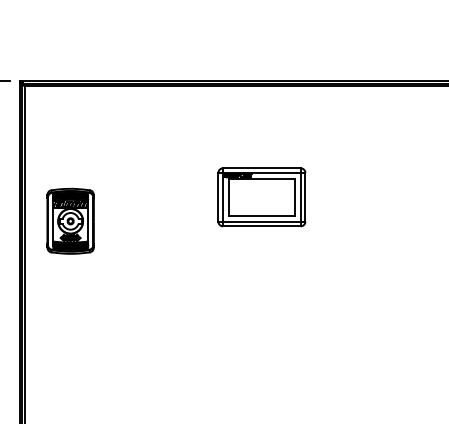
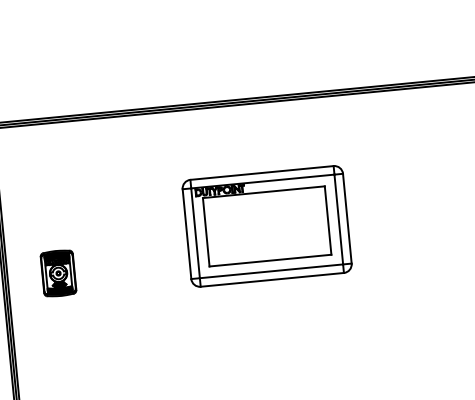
part: (261, 197) -> (266, 226), size x1.67
part: (70, 221) -> (58, 273), size x0.62

